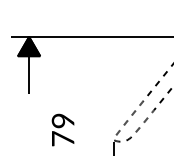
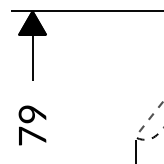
text: (62, 129) -> (31, 124), moved

